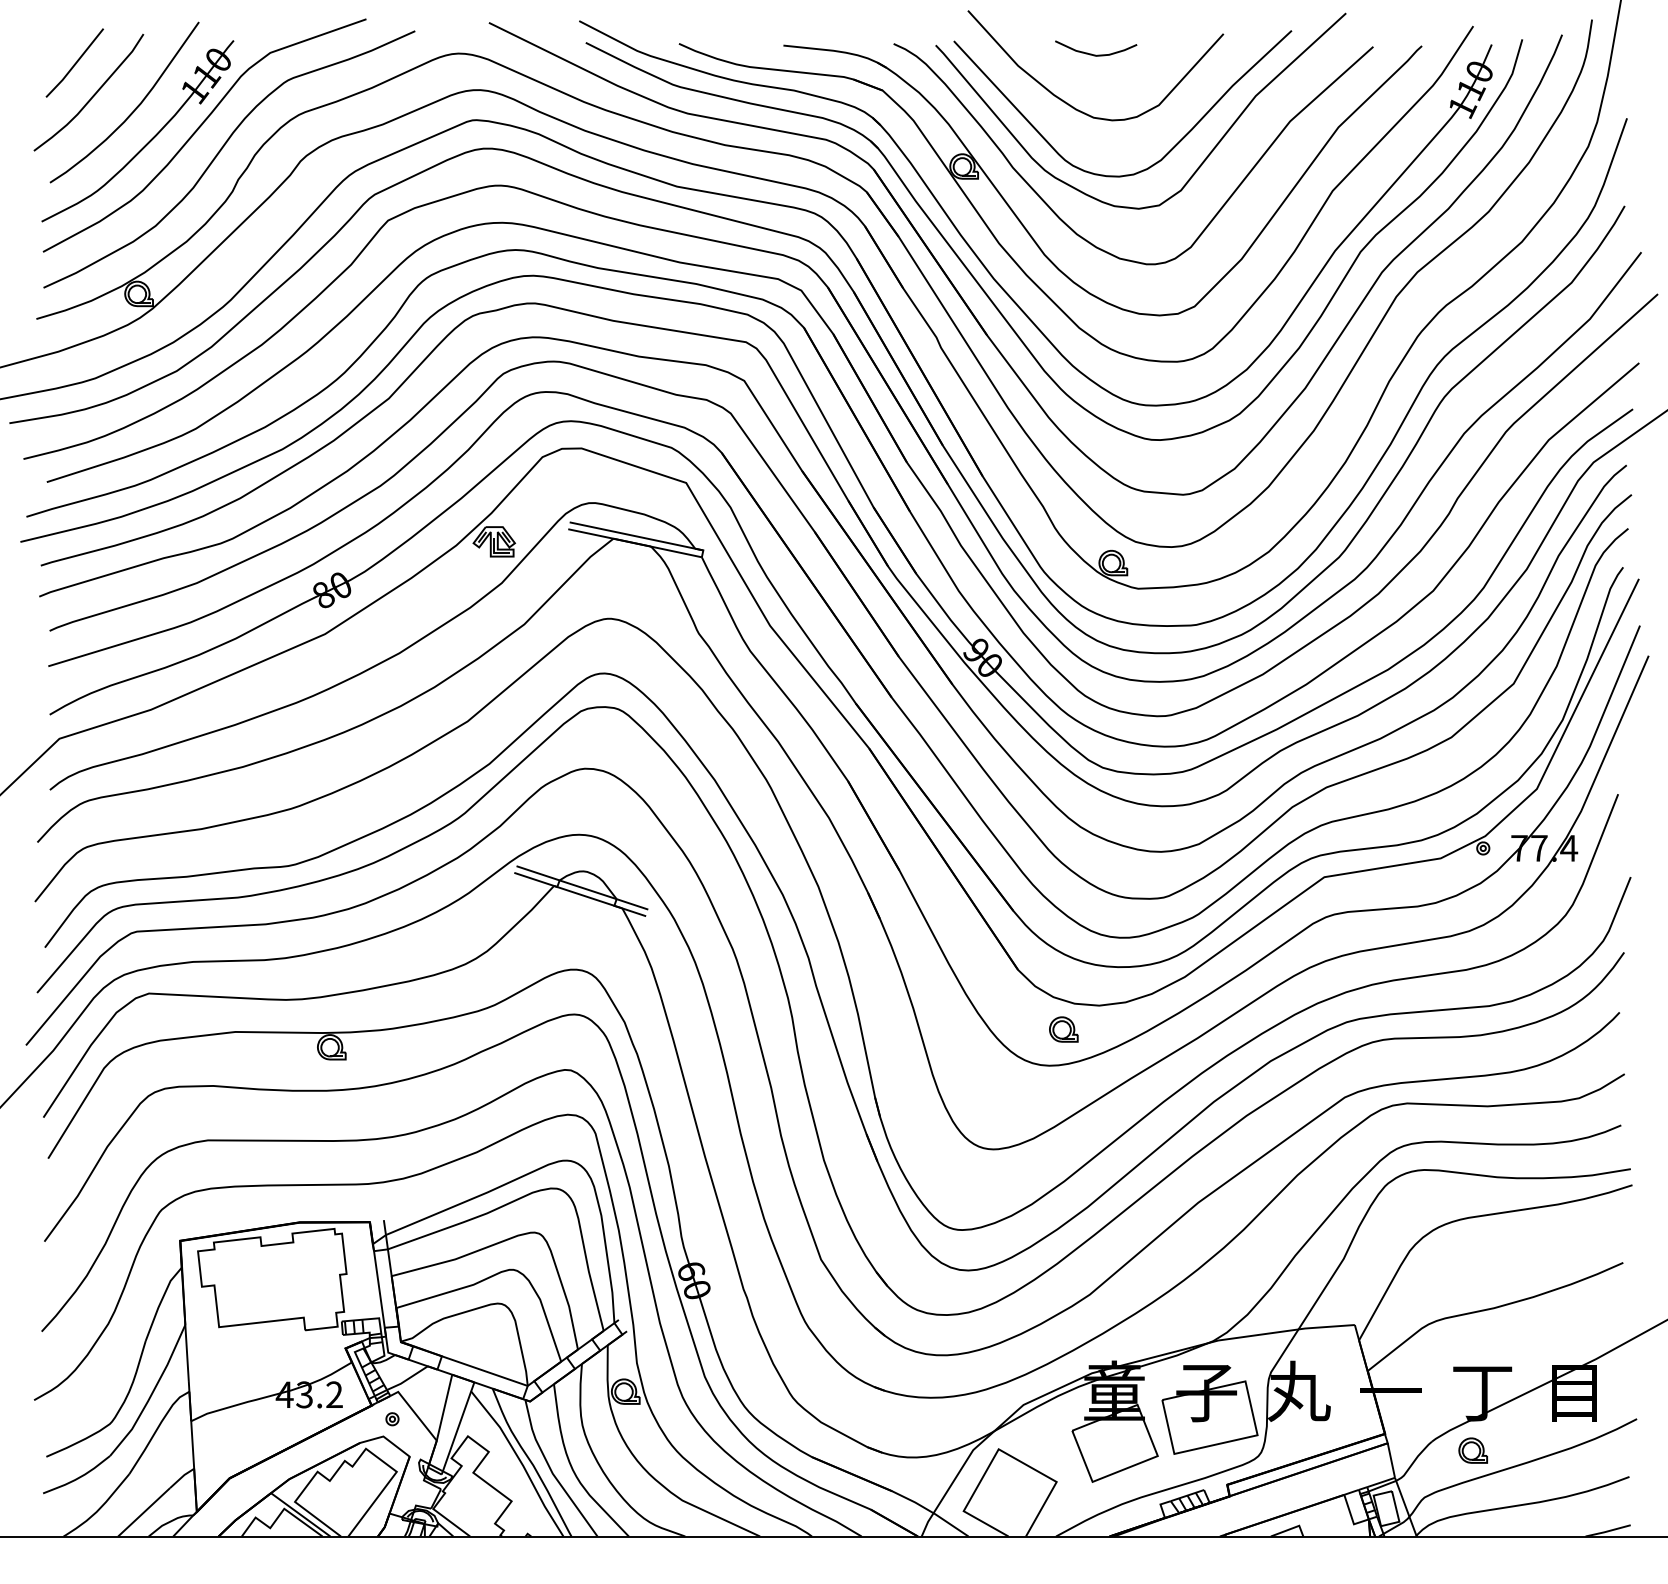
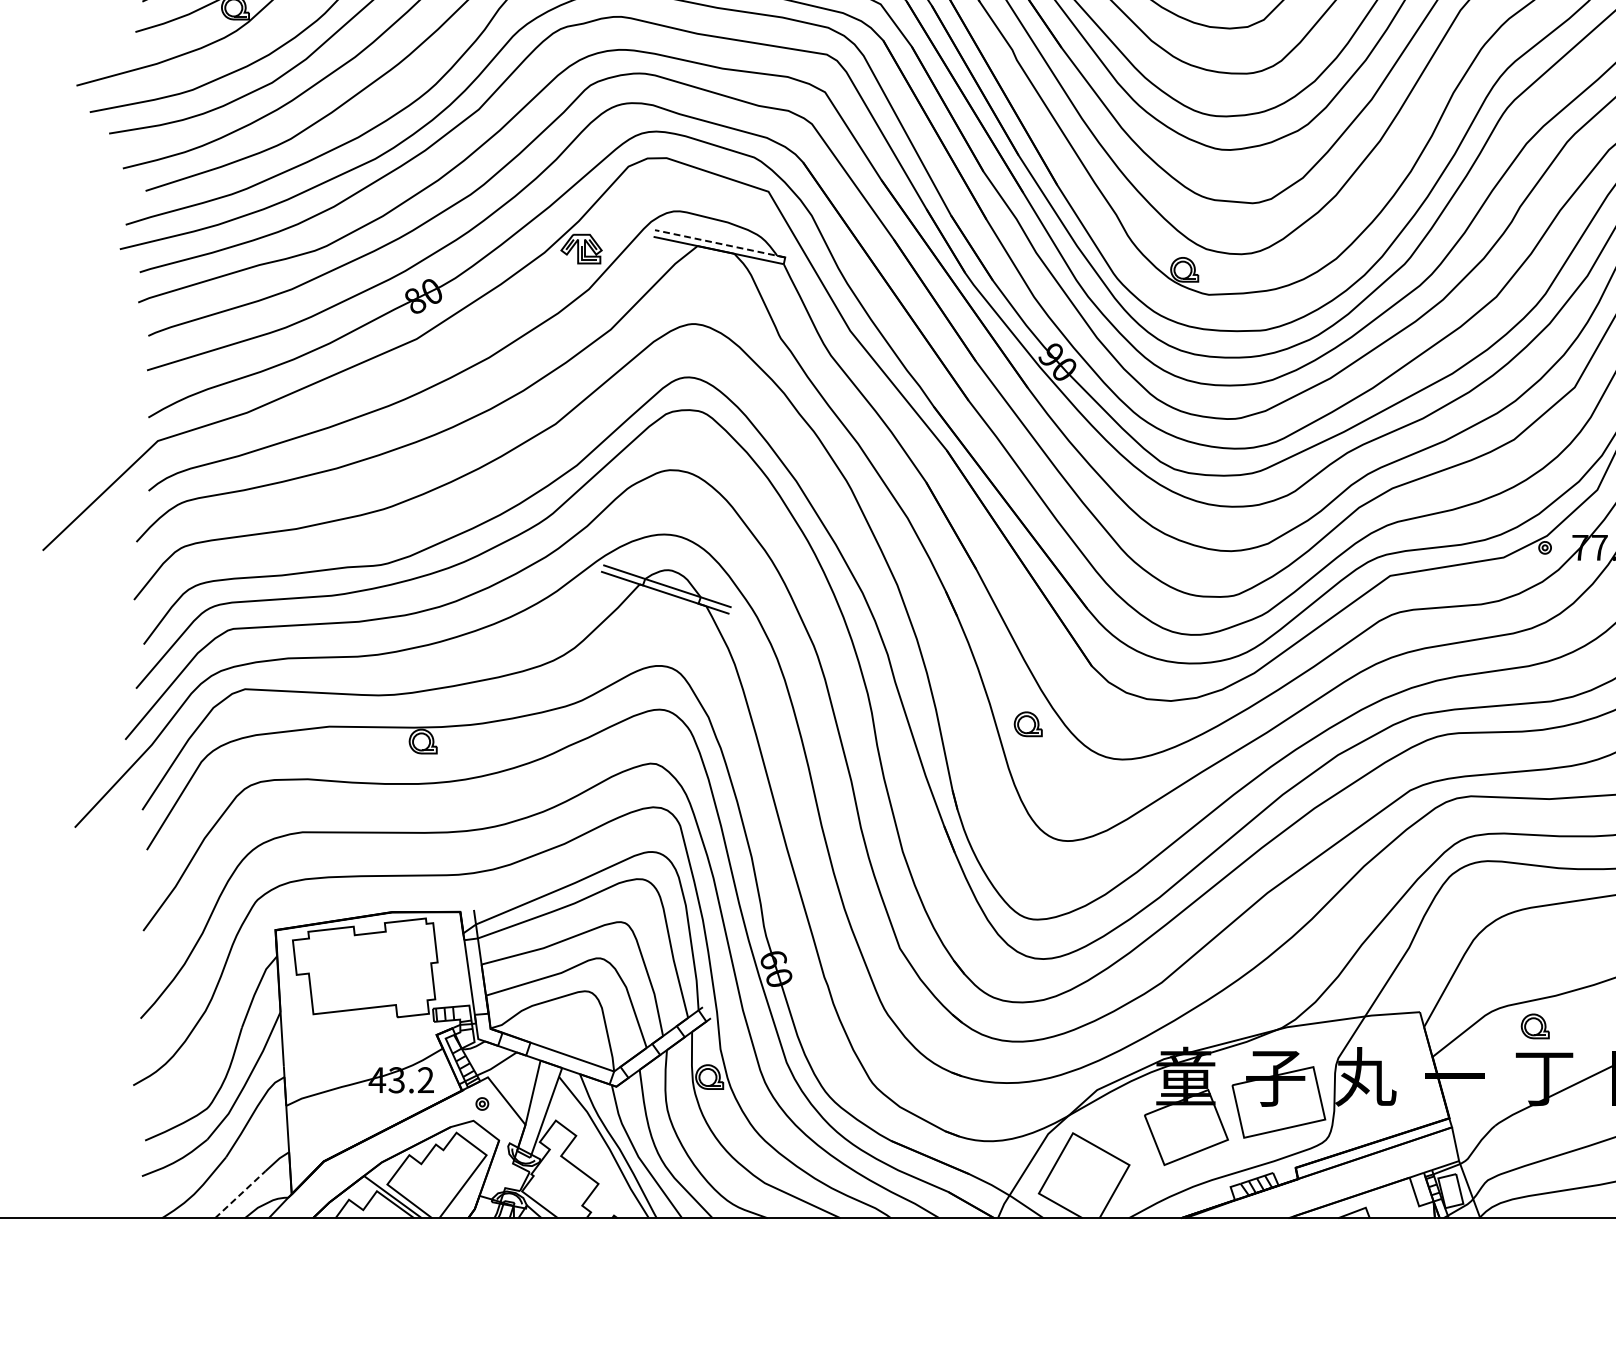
line: (636, 536) -> (720, 243), solid -> dashed
part: (1063, 1029) -> (1027, 724), moved
part: (1472, 1450) -> (1534, 1026), moved
line: (144, 1512) -> (240, 1194), solid -> dashed

